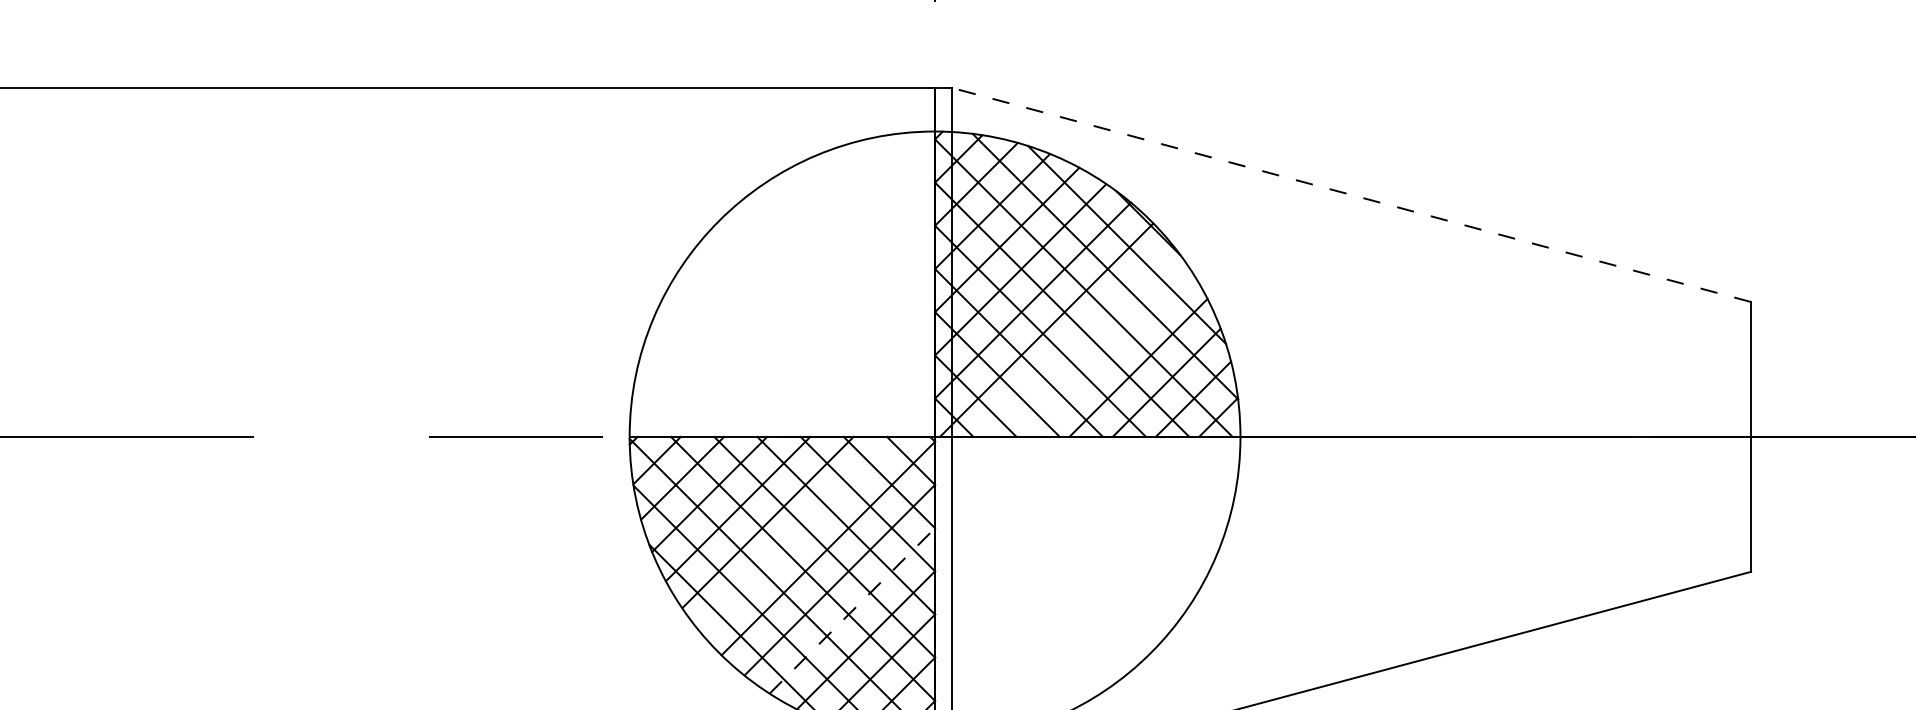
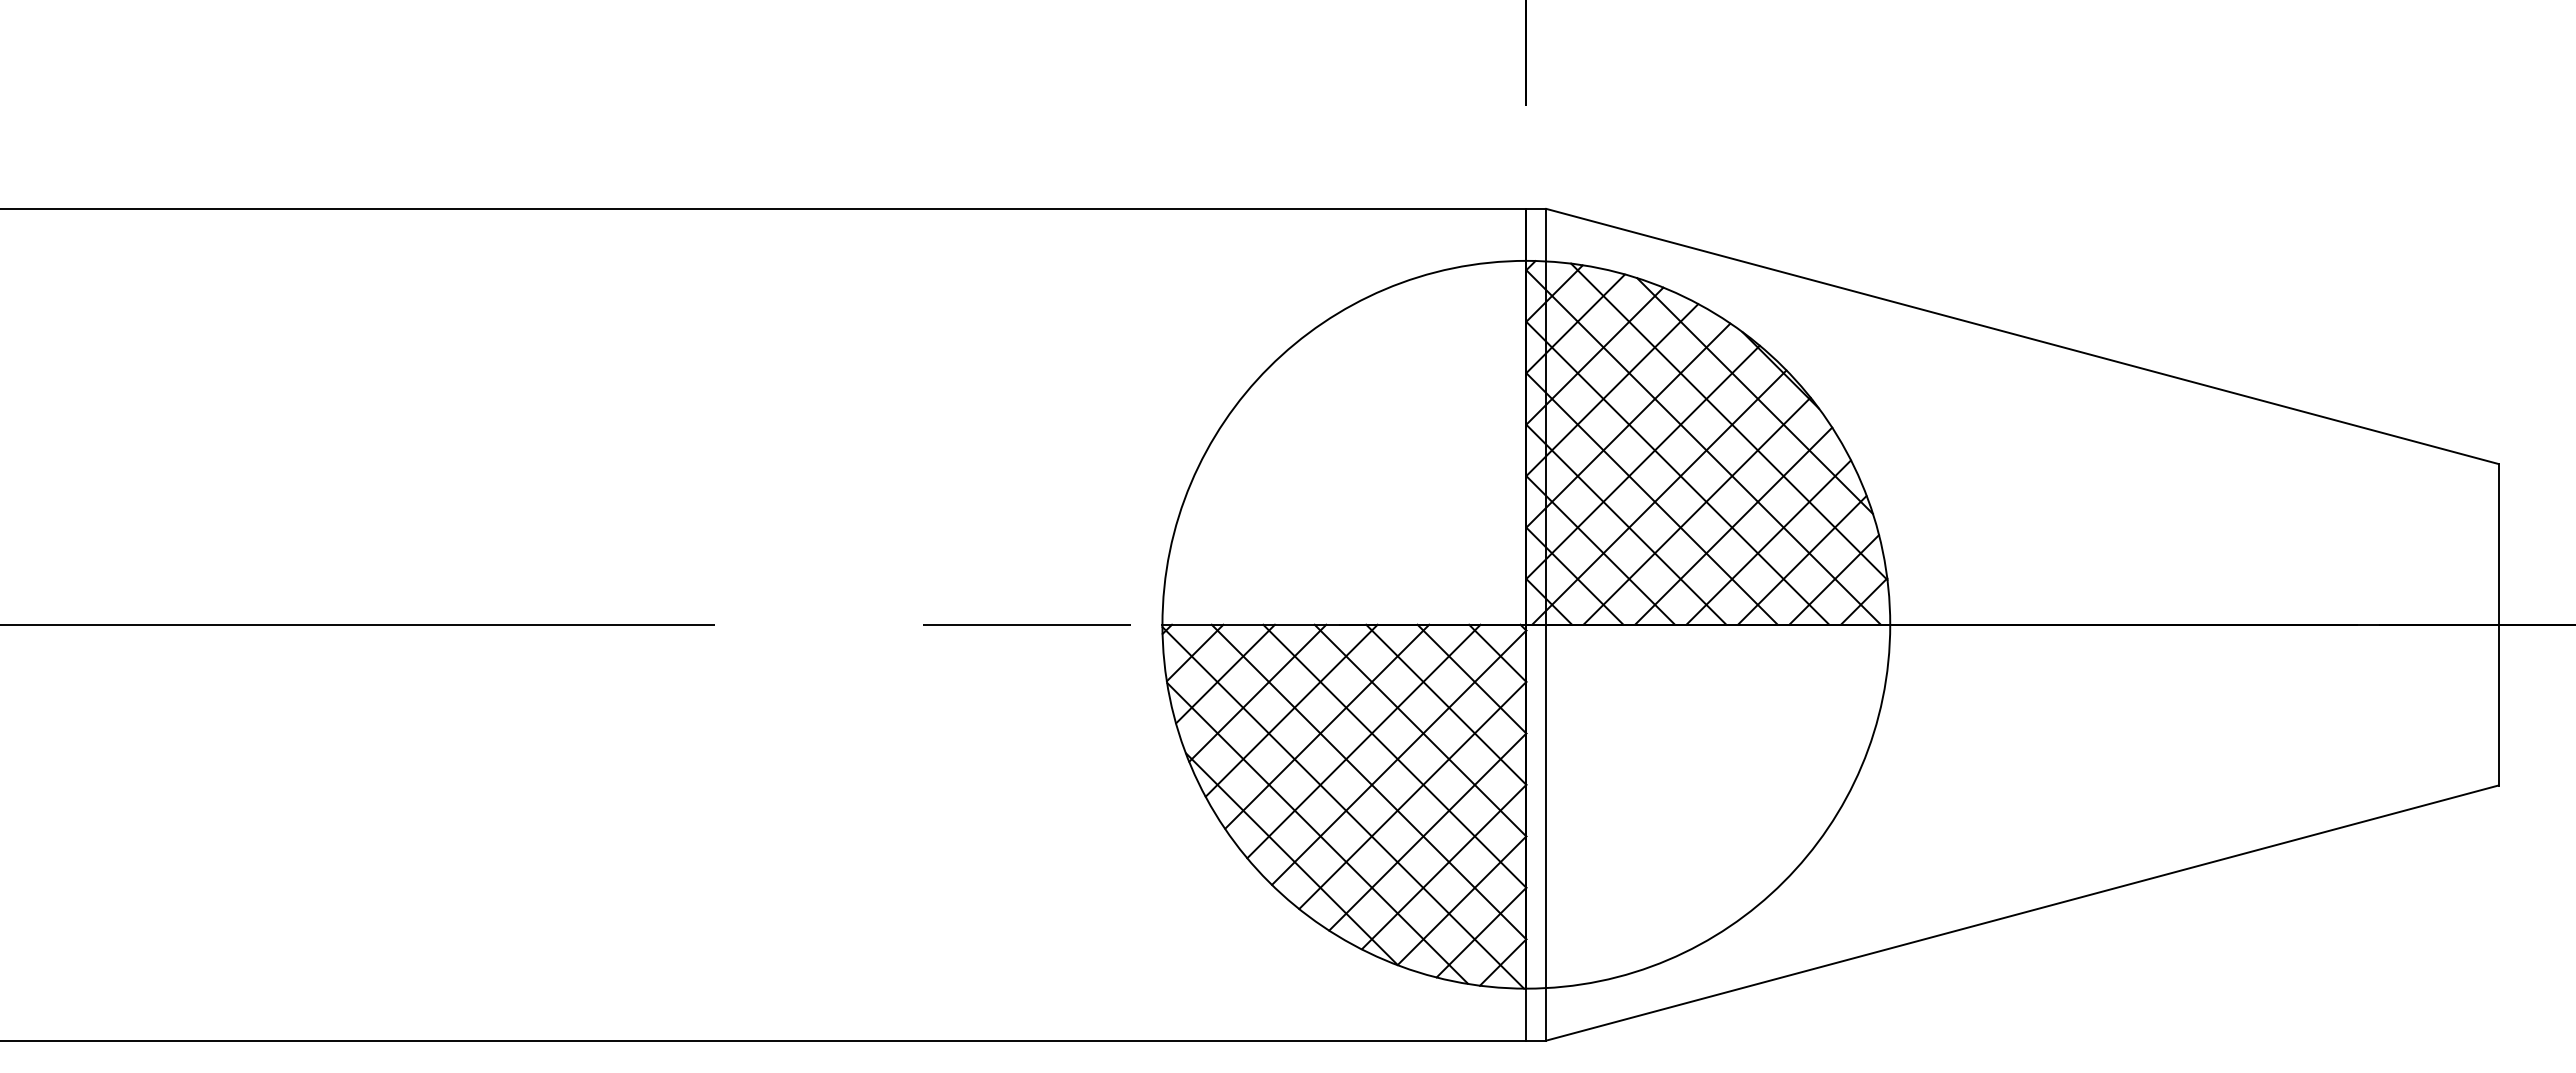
line: (1351, 194) -> (2022, 336), dashed -> solid
line: (1077, 341) -> (1696, 510), added
line: (1108, 353) -> (1733, 525), added
line: (798, 534) -> (1363, 741), added
line: (852, 610) -> (1428, 831), dashed -> solid

